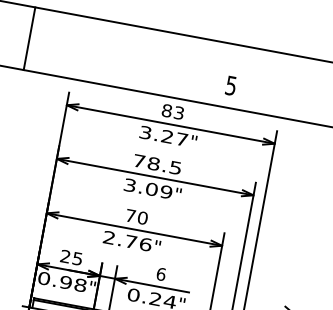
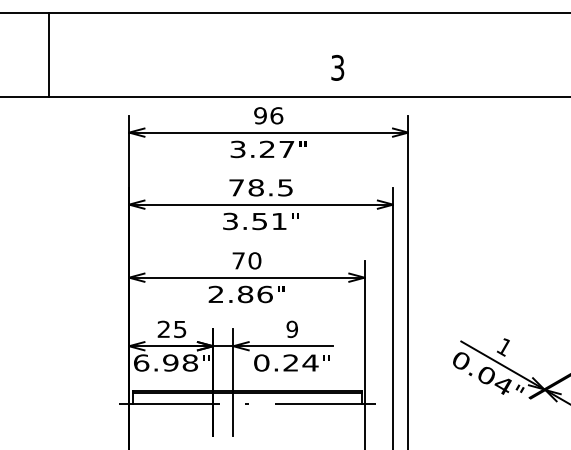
line: (29, 38) -> (48, 55), moved
text: (231, 85) -> (338, 67), 5 -> 3
text: (172, 111) -> (268, 115), 83 -> 96
text: (159, 190) -> (269, 221), 3.09 -> 3.51
text: (131, 241) -> (245, 294), 2.76 -> 2.86
text: (161, 274) -> (292, 329), 6 -> 9
text: (44, 278) -> (141, 362), 0.98 -> 6.98

